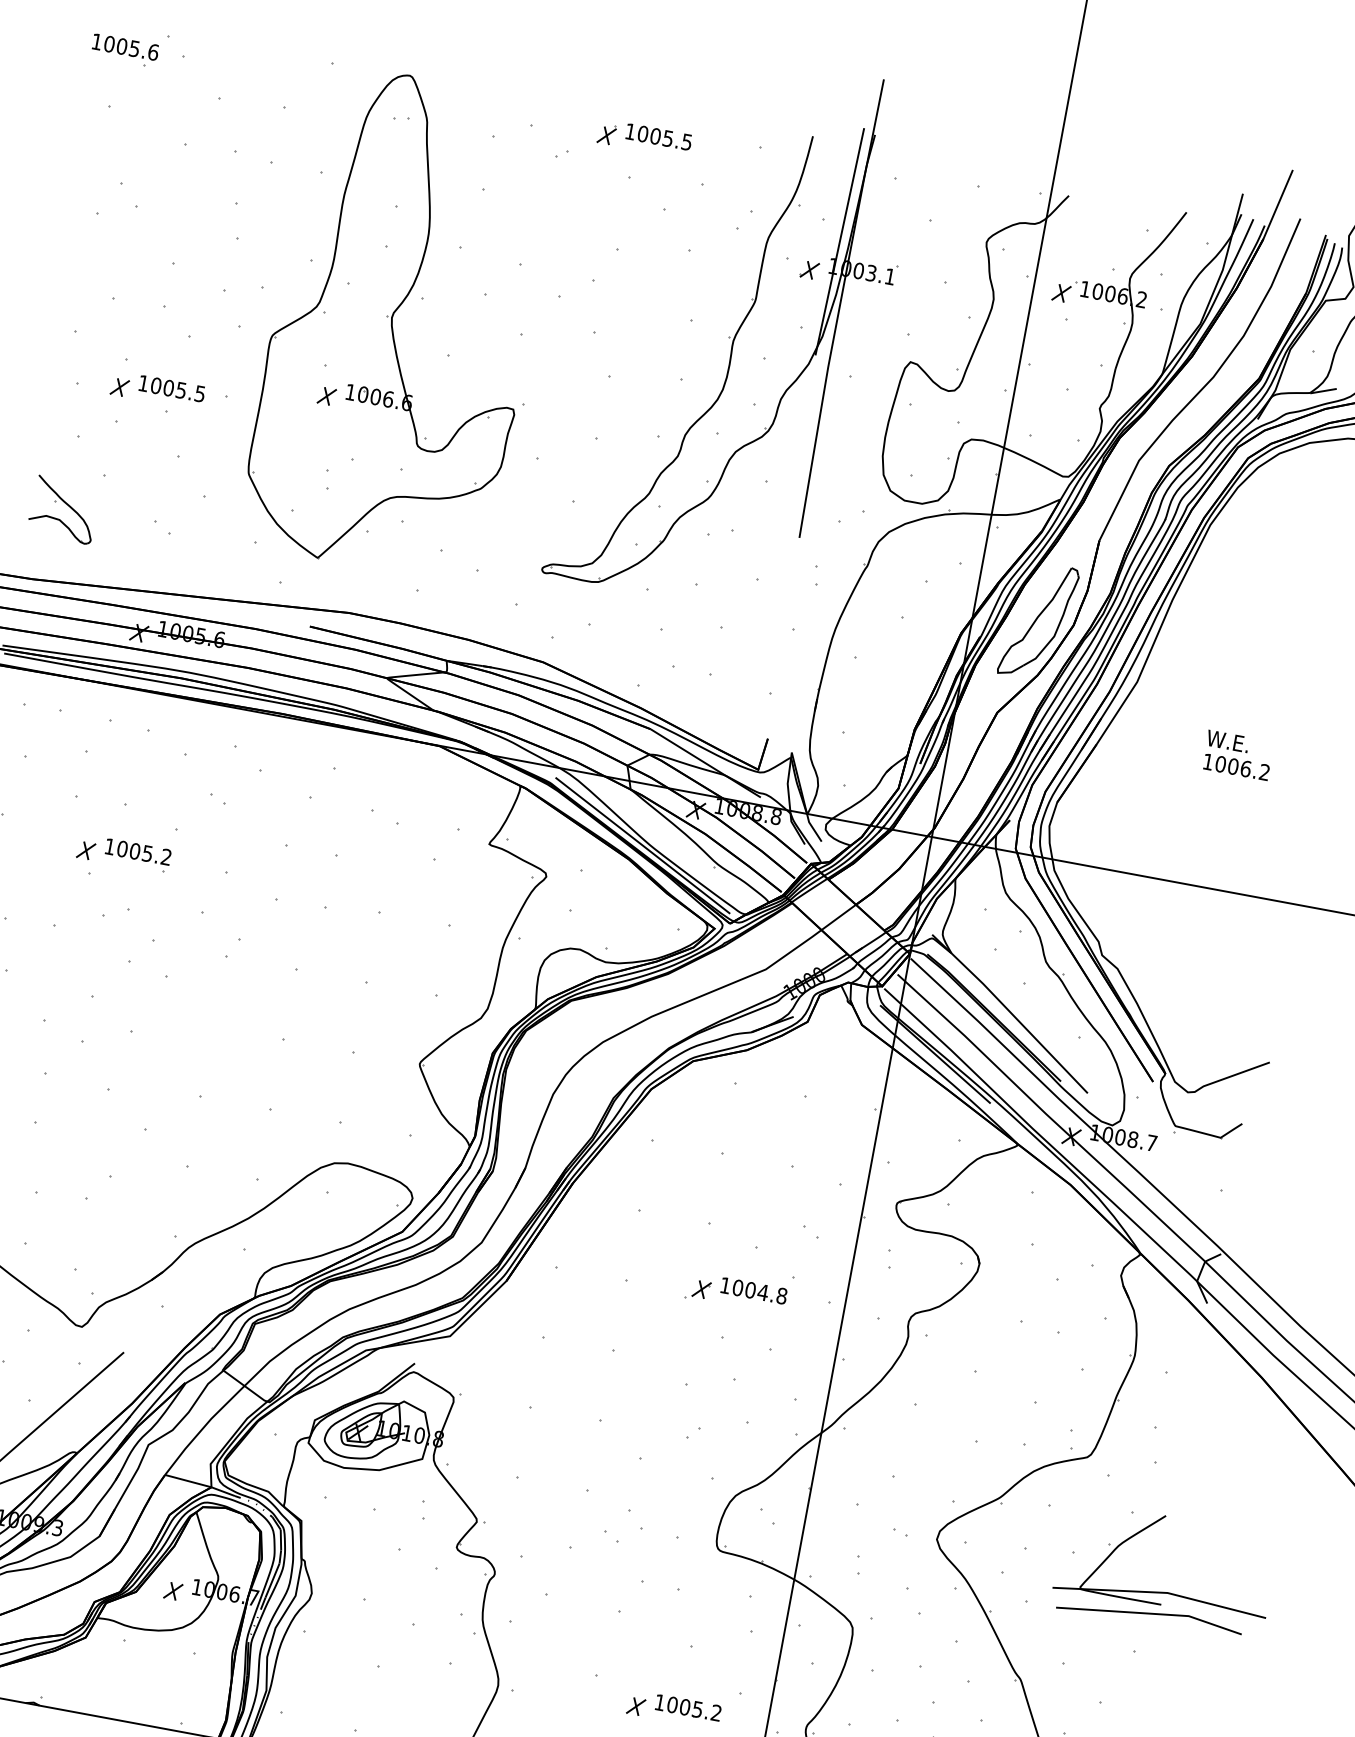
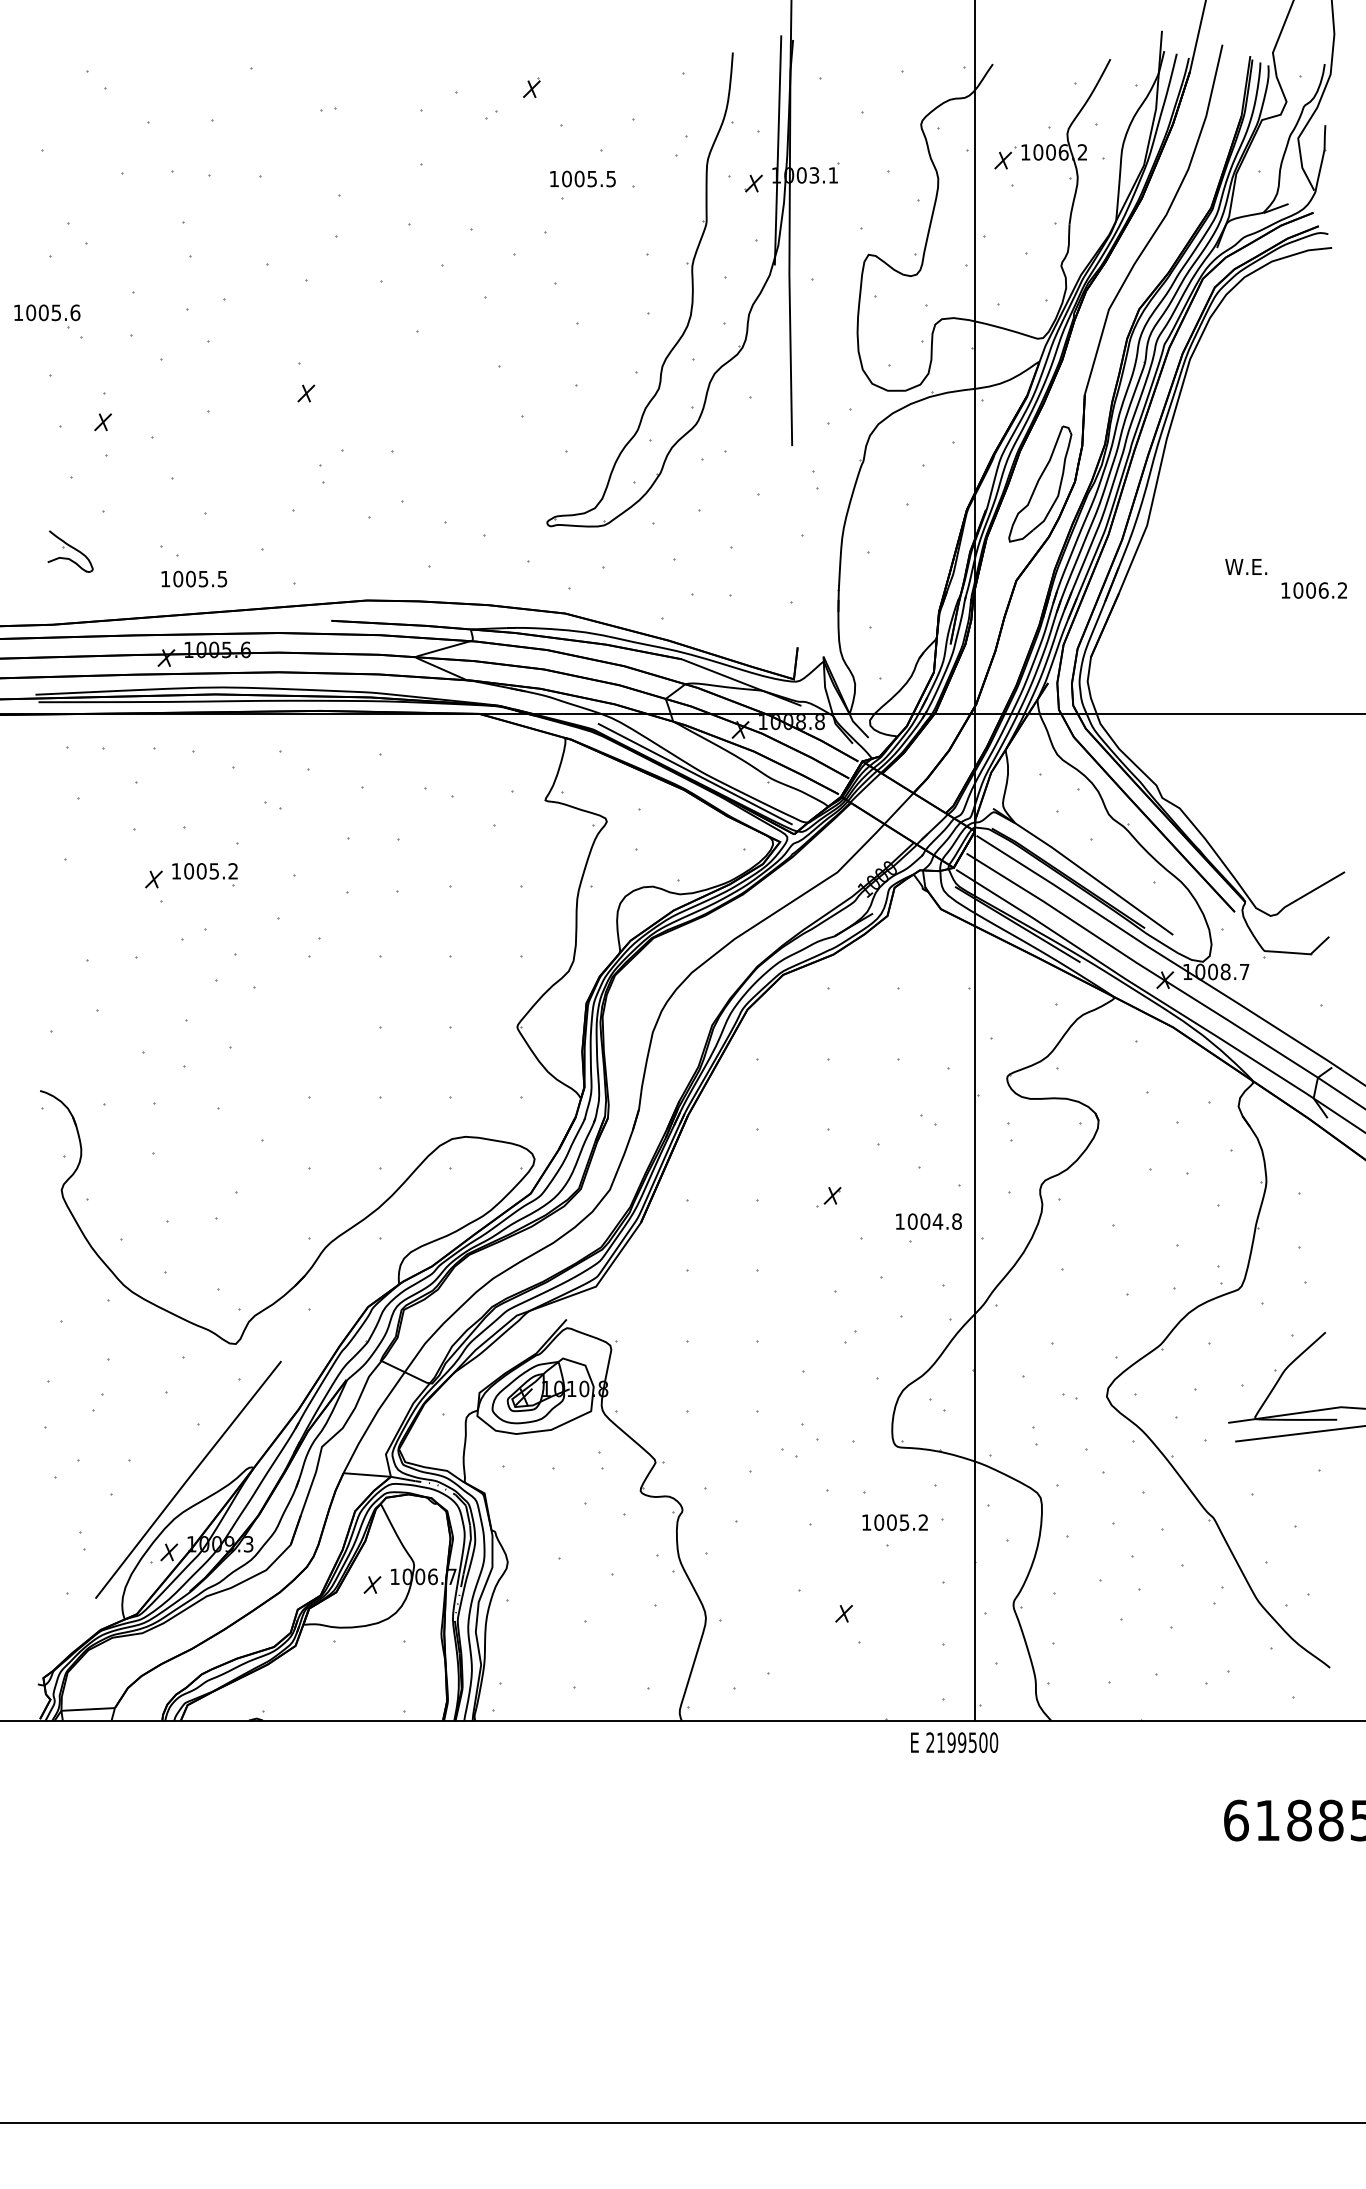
part: (125, 50) -> (47, 316), moved
text: (658, 136) -> (582, 178), moved
part: (393, 322) -> (357, 309), removed
text: (172, 388) -> (194, 578), moved
part: (63, 509) -> (70, 551), size x0.7
text: (1235, 767) -> (1313, 590), moved
text: (753, 1290) -> (928, 1221), moved
part: (687, 1707) -> (894, 1522), moved

